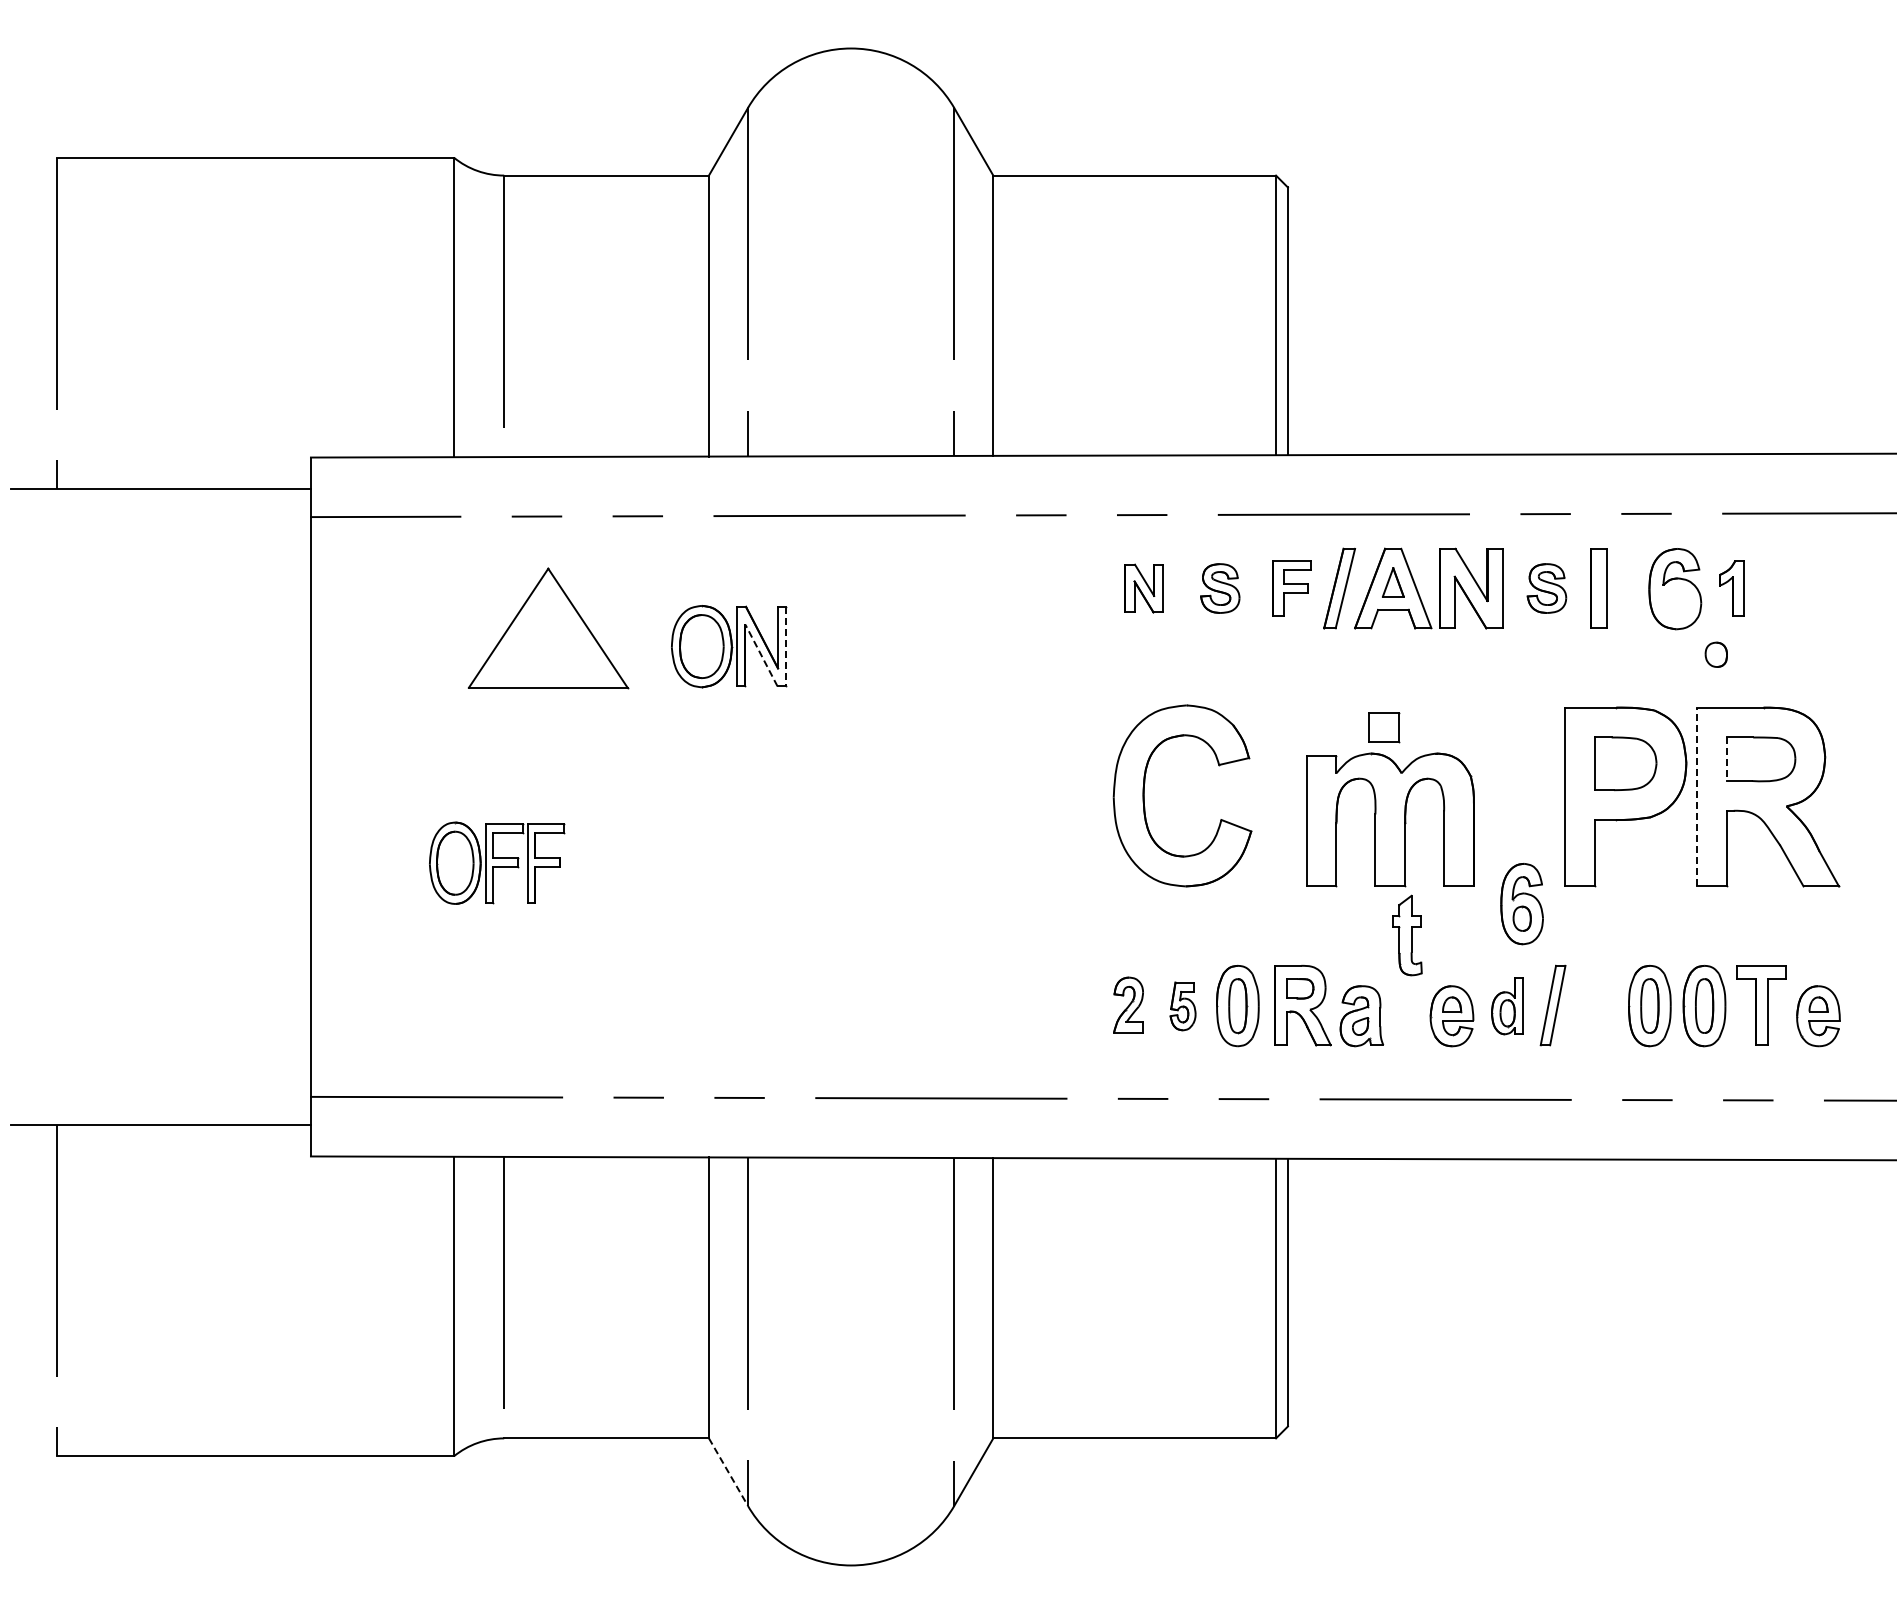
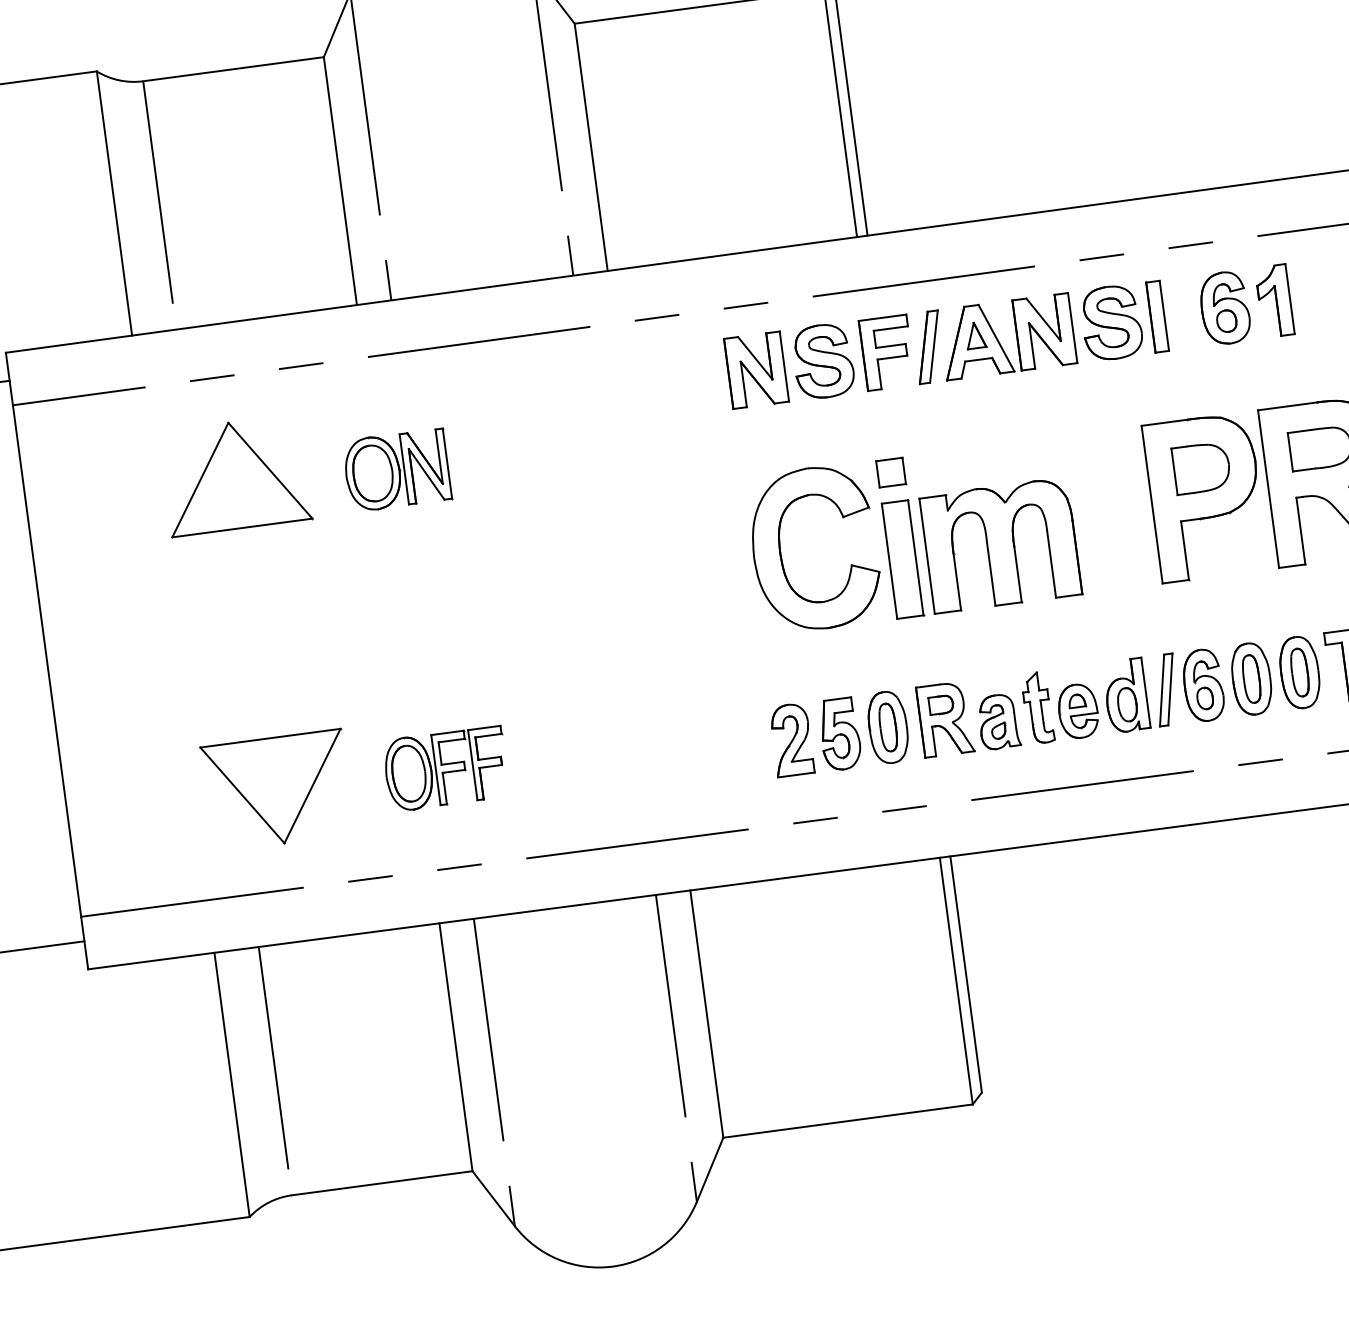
part: (1144, 588) -> (756, 370), size x1.67
part: (1220, 588) -> (823, 361), size x1.67
part: (1291, 588) -> (886, 352), size x1.43
part: (1546, 588) -> (1111, 322), size x1.67
part: (1731, 588) -> (1274, 301), size x1.43
line: (786, 646) -> (447, 463), dashed -> solid
part: (1715, 654) -> (1226, 321), moved
line: (761, 655) -> (426, 474), dashed -> solid
part: (1384, 727) -> (891, 472), moved
line: (1726, 759) -> (1290, 452), dashed -> solid
line: (1696, 796) -> (1268, 488), dashed -> solid
part: (1279, 821) -> (903, 559), added
part: (497, 862) -> (446, 768), moved
part: (1521, 904) -> (1202, 685), moved
part: (1407, 935) -> (1037, 707), moved
part: (548, 985) -> (277, 790), added
part: (1128, 1004) -> (791, 739), size x1.43
part: (1182, 1006) -> (839, 734), size x1.67
part: (1507, 1006) -> (1126, 696), size x1.43
line: (728, 1472) -> (493, 1198), dashed -> solid

